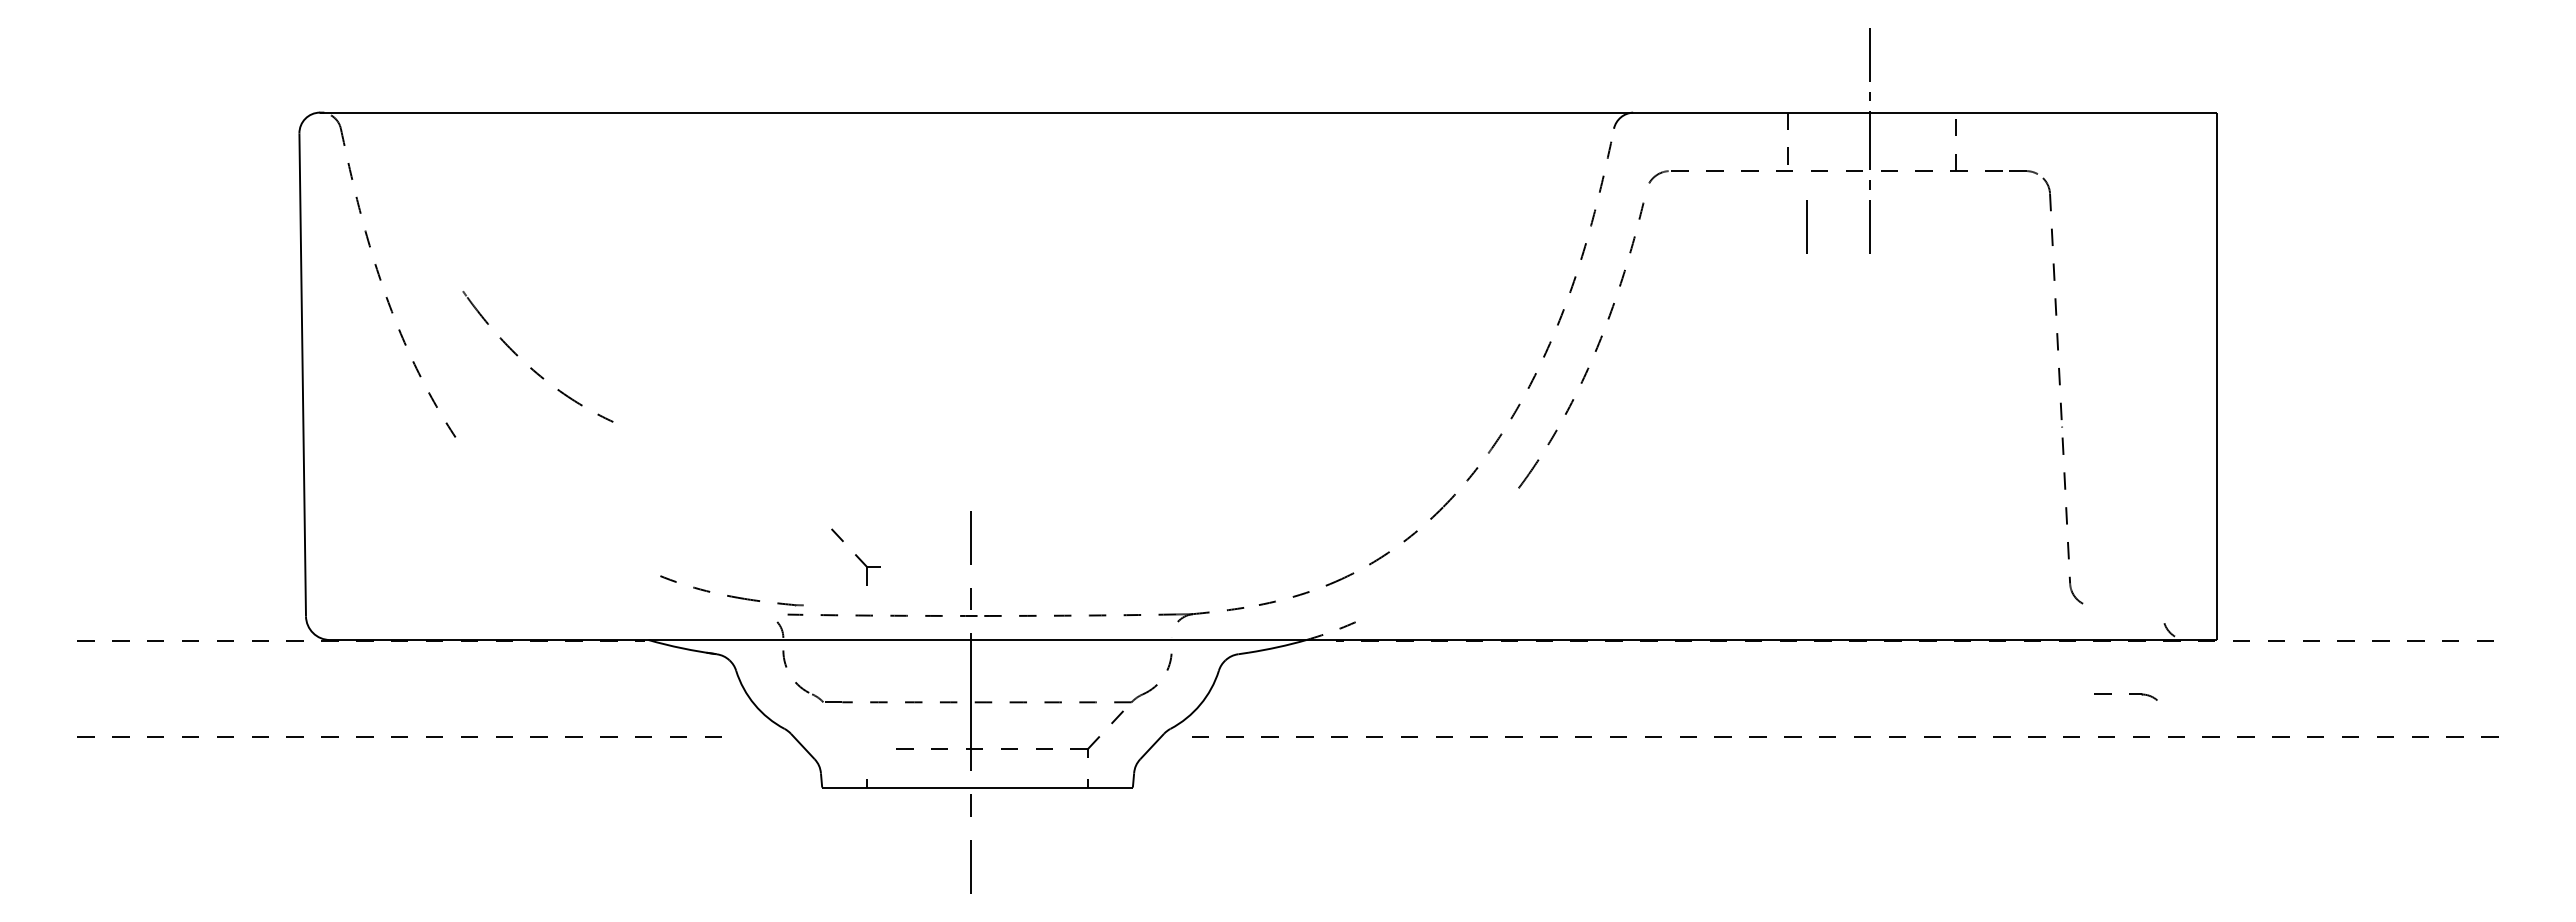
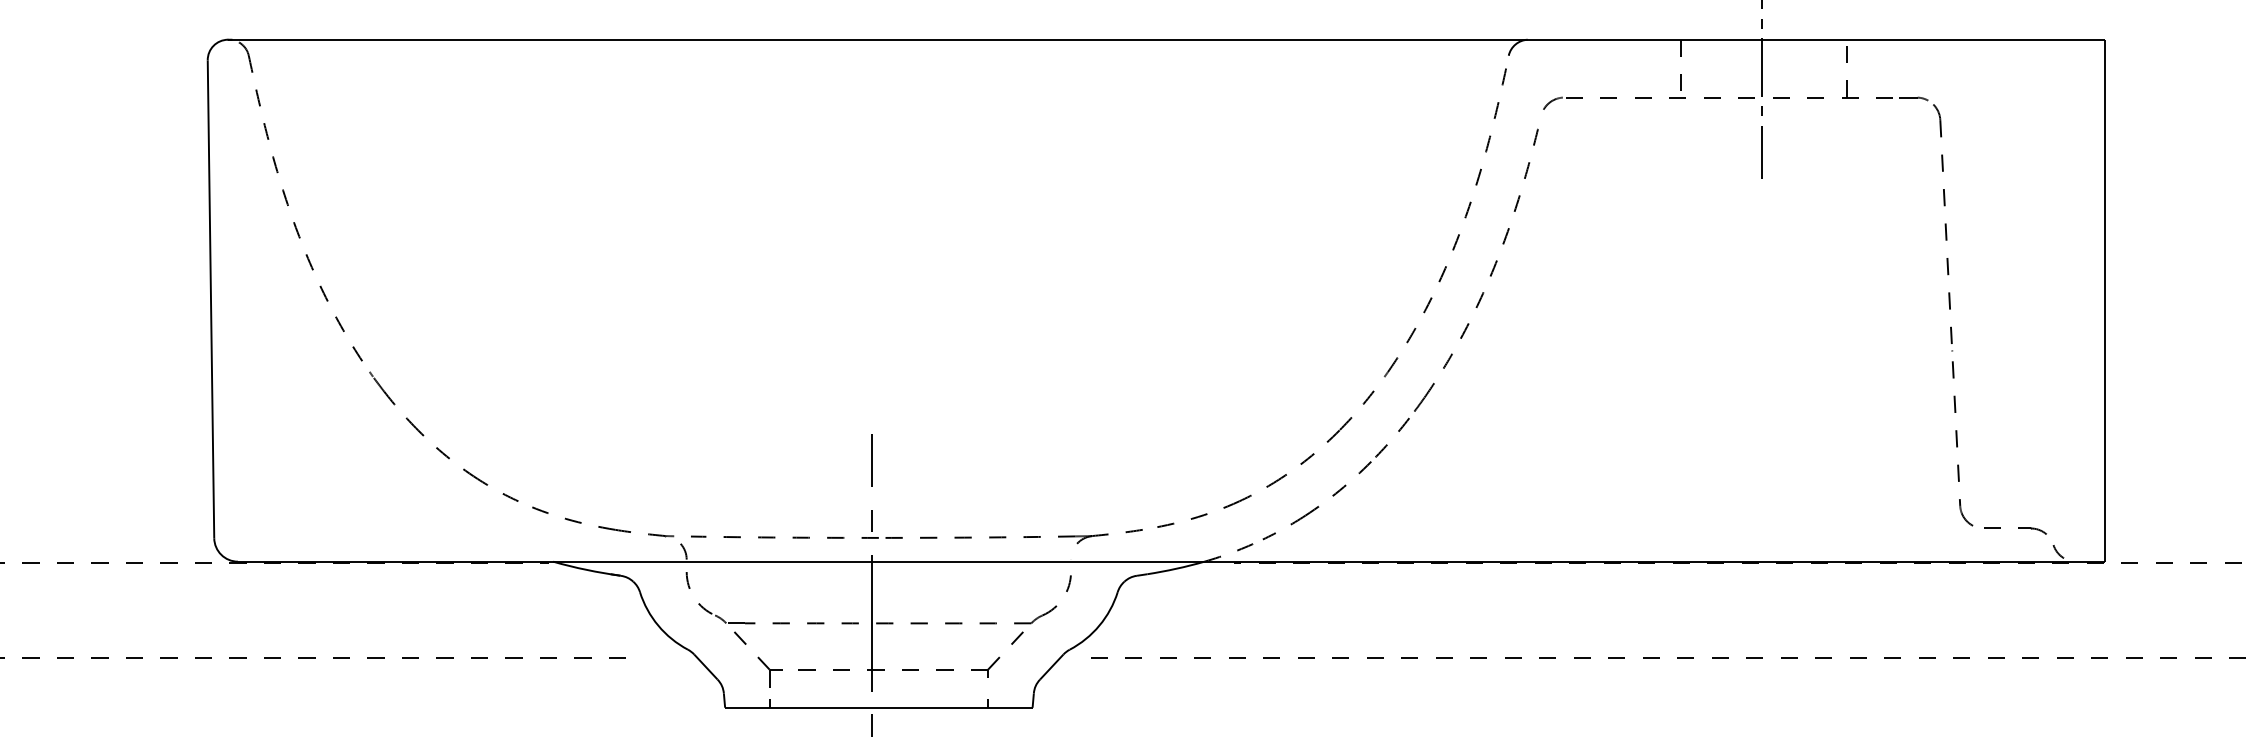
line: (1806, 226) -> (1699, 152), removed
part: (531, 367) -> (437, 447), moved
part: (855, 556) -> (758, 659), moved
part: (1445, 564) -> (1342, 486), added
part: (731, 590) -> (602, 521), moved
part: (2125, 696) -> (2015, 530), moved

